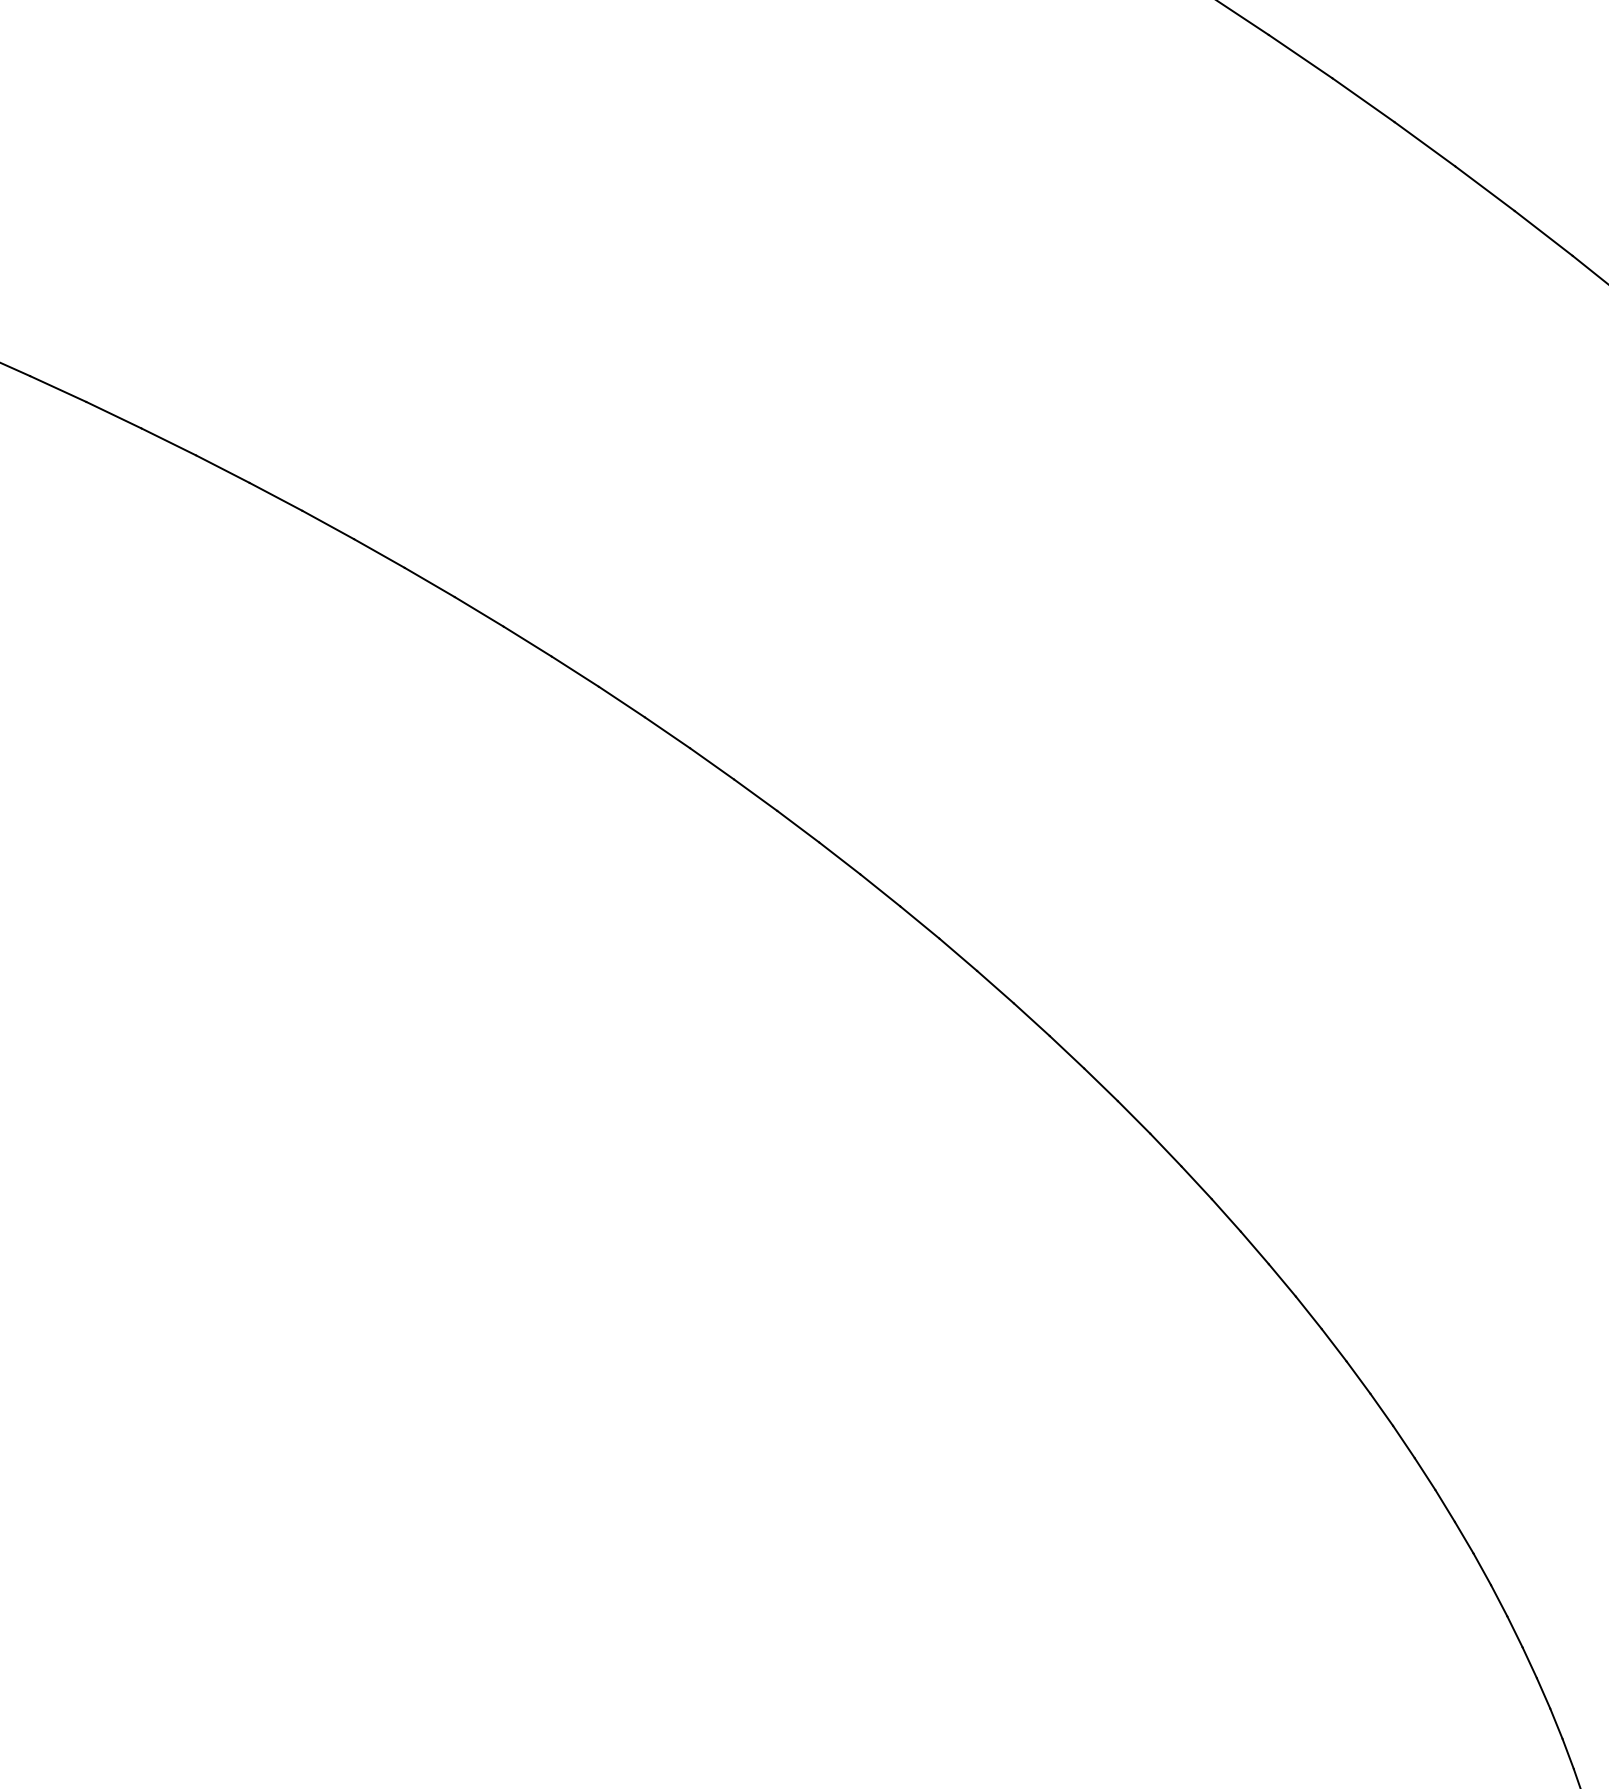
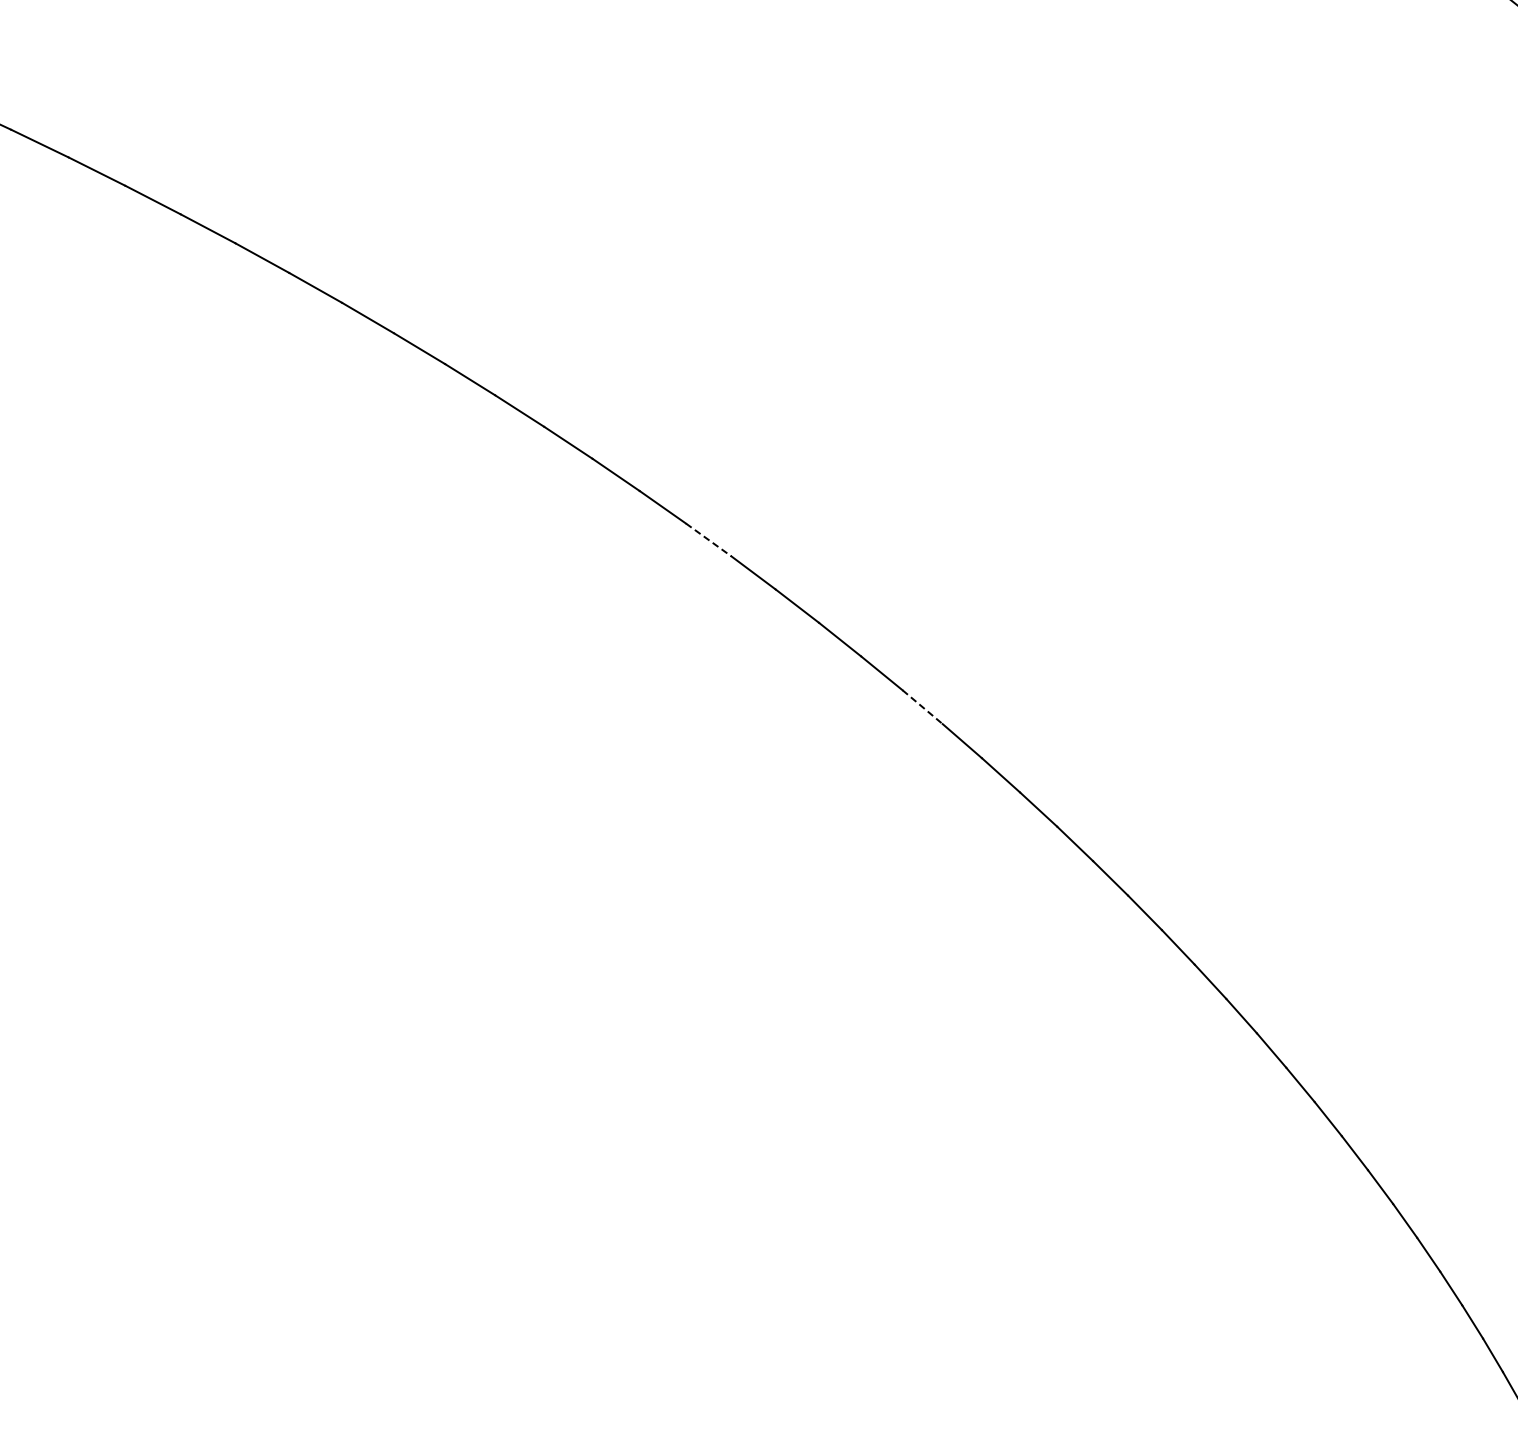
line: (575, 671) -> (708, 539), solid -> dashed
line: (798, 826) -> (922, 706), solid -> dashed

